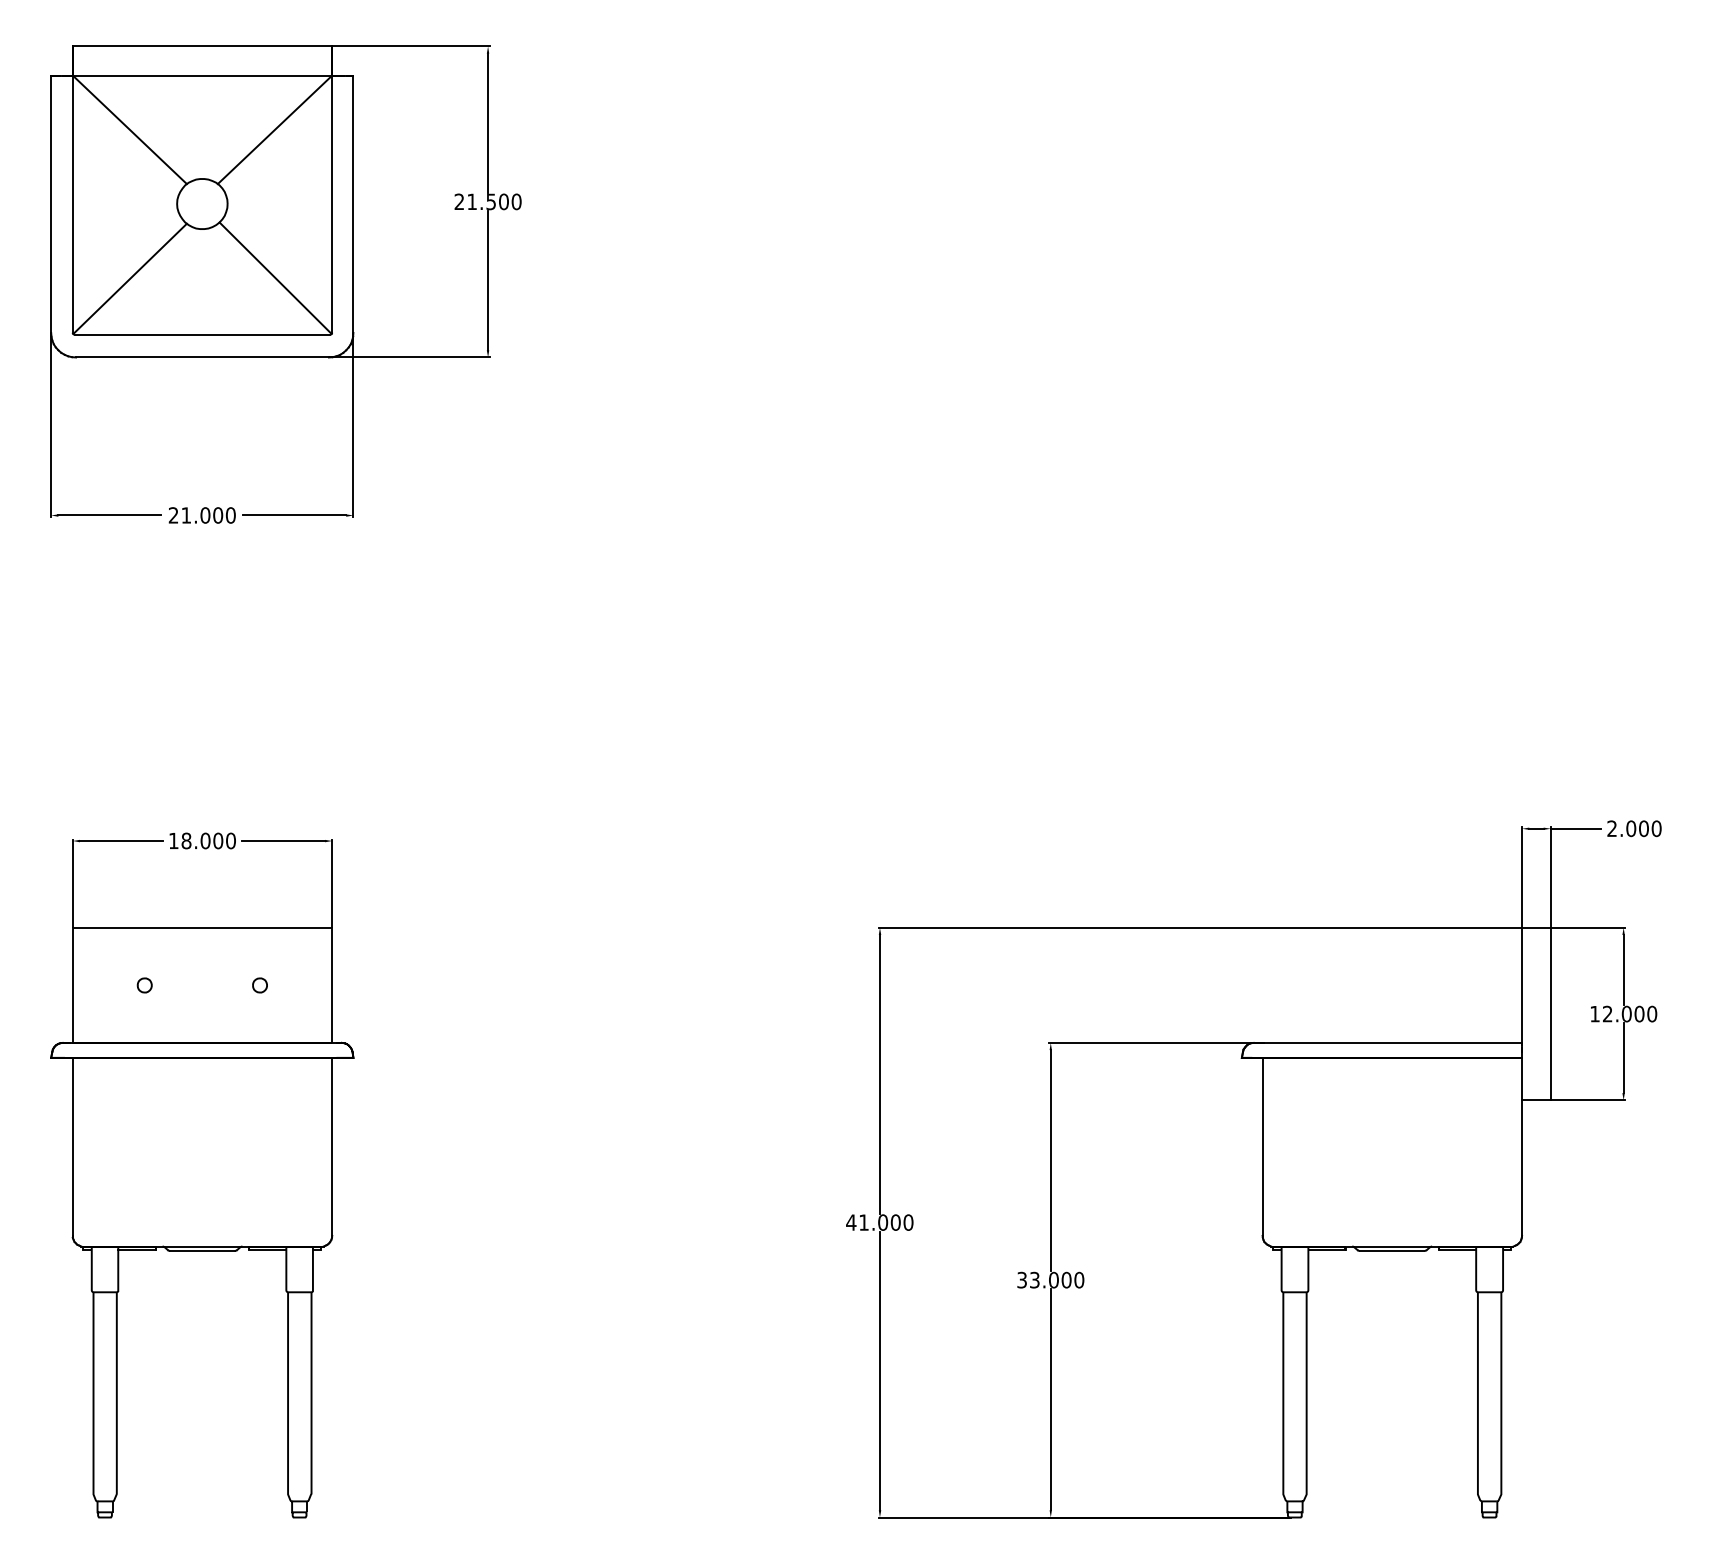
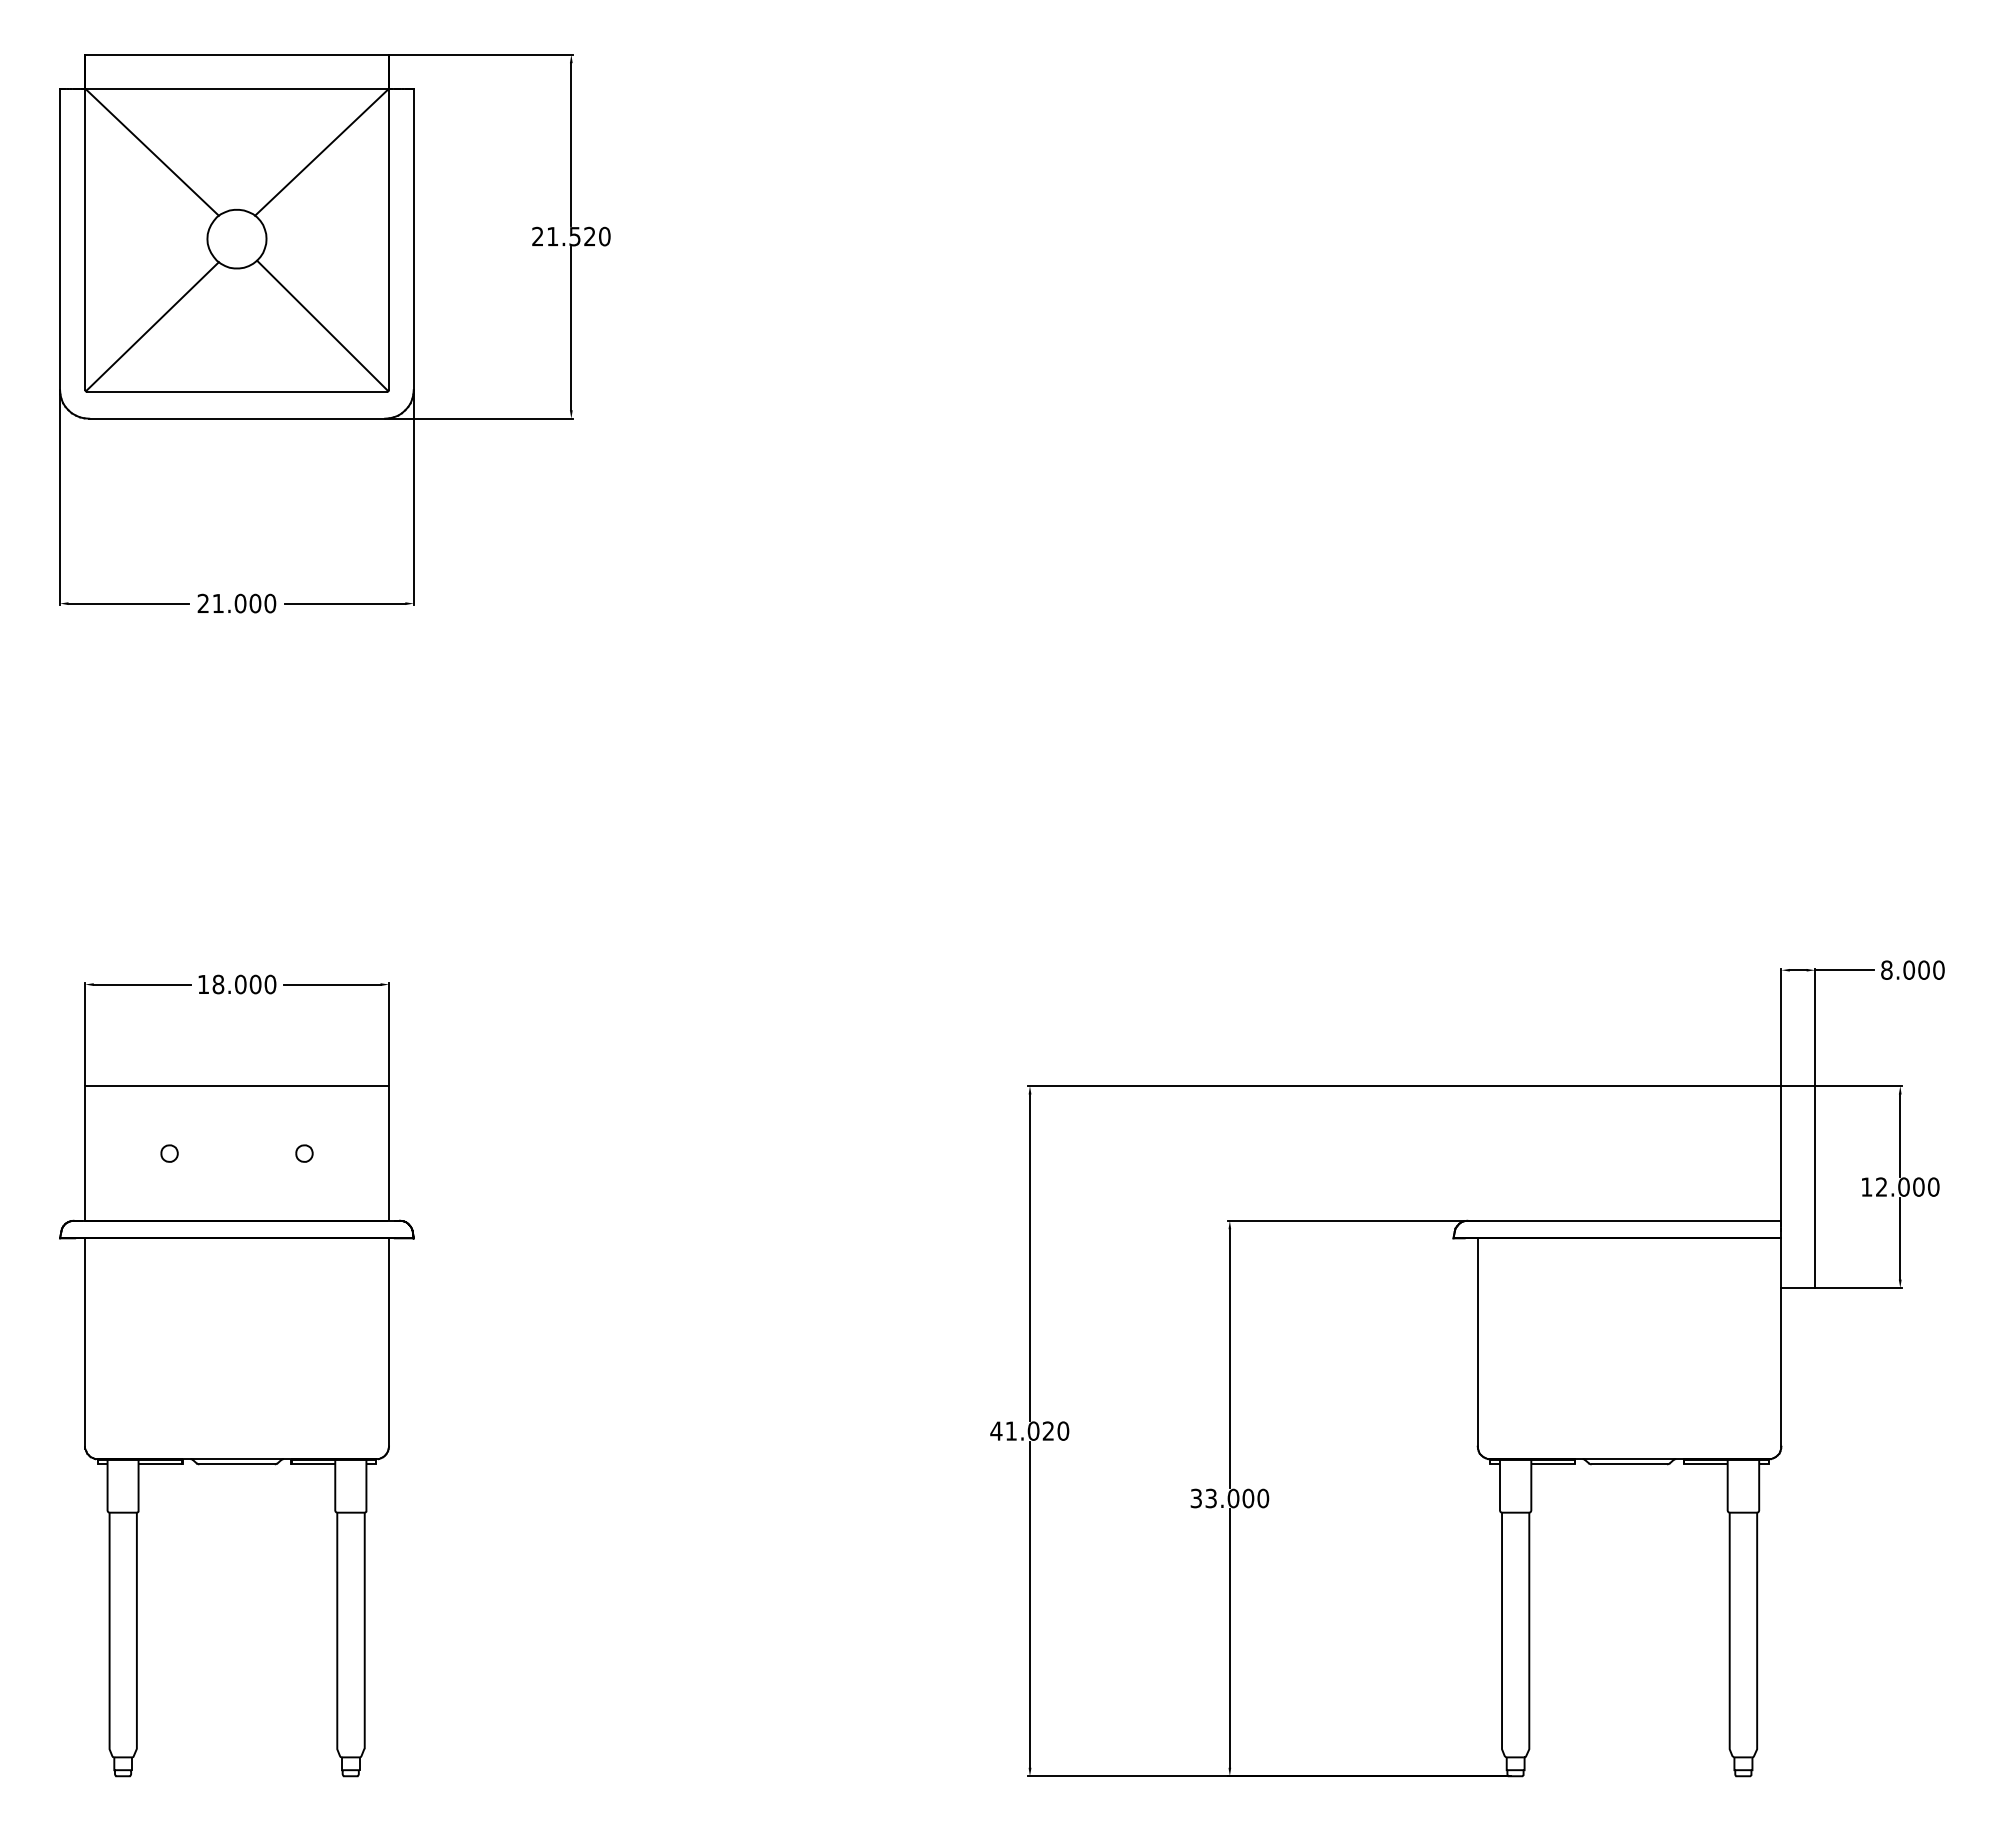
text: (503, 201) -> (589, 236), 21.500 -> 21.520
text: (1611, 828) -> (1886, 969), 2.000 -> 8.000
text: (895, 1222) -> (1048, 1430), 41.000 -> 41.020

